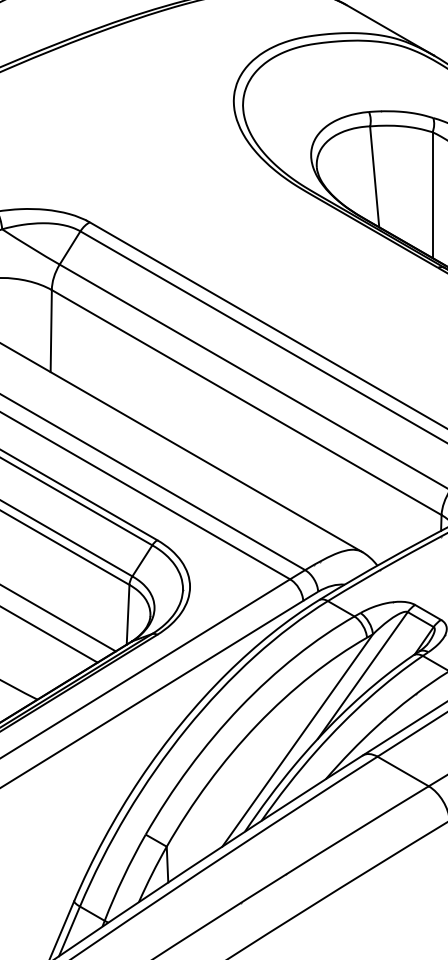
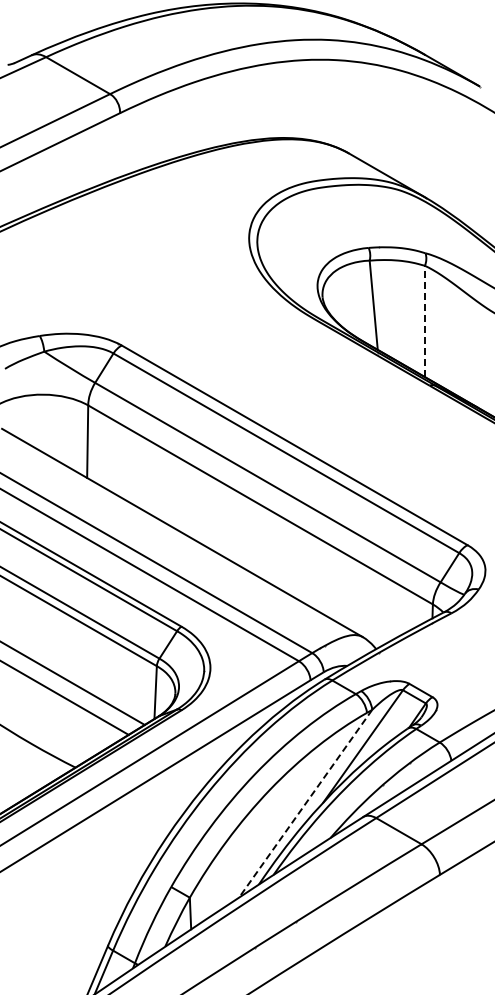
line: (432, 195) -> (424, 321), solid -> dashed
line: (297, 741) -> (305, 804), solid -> dashed

